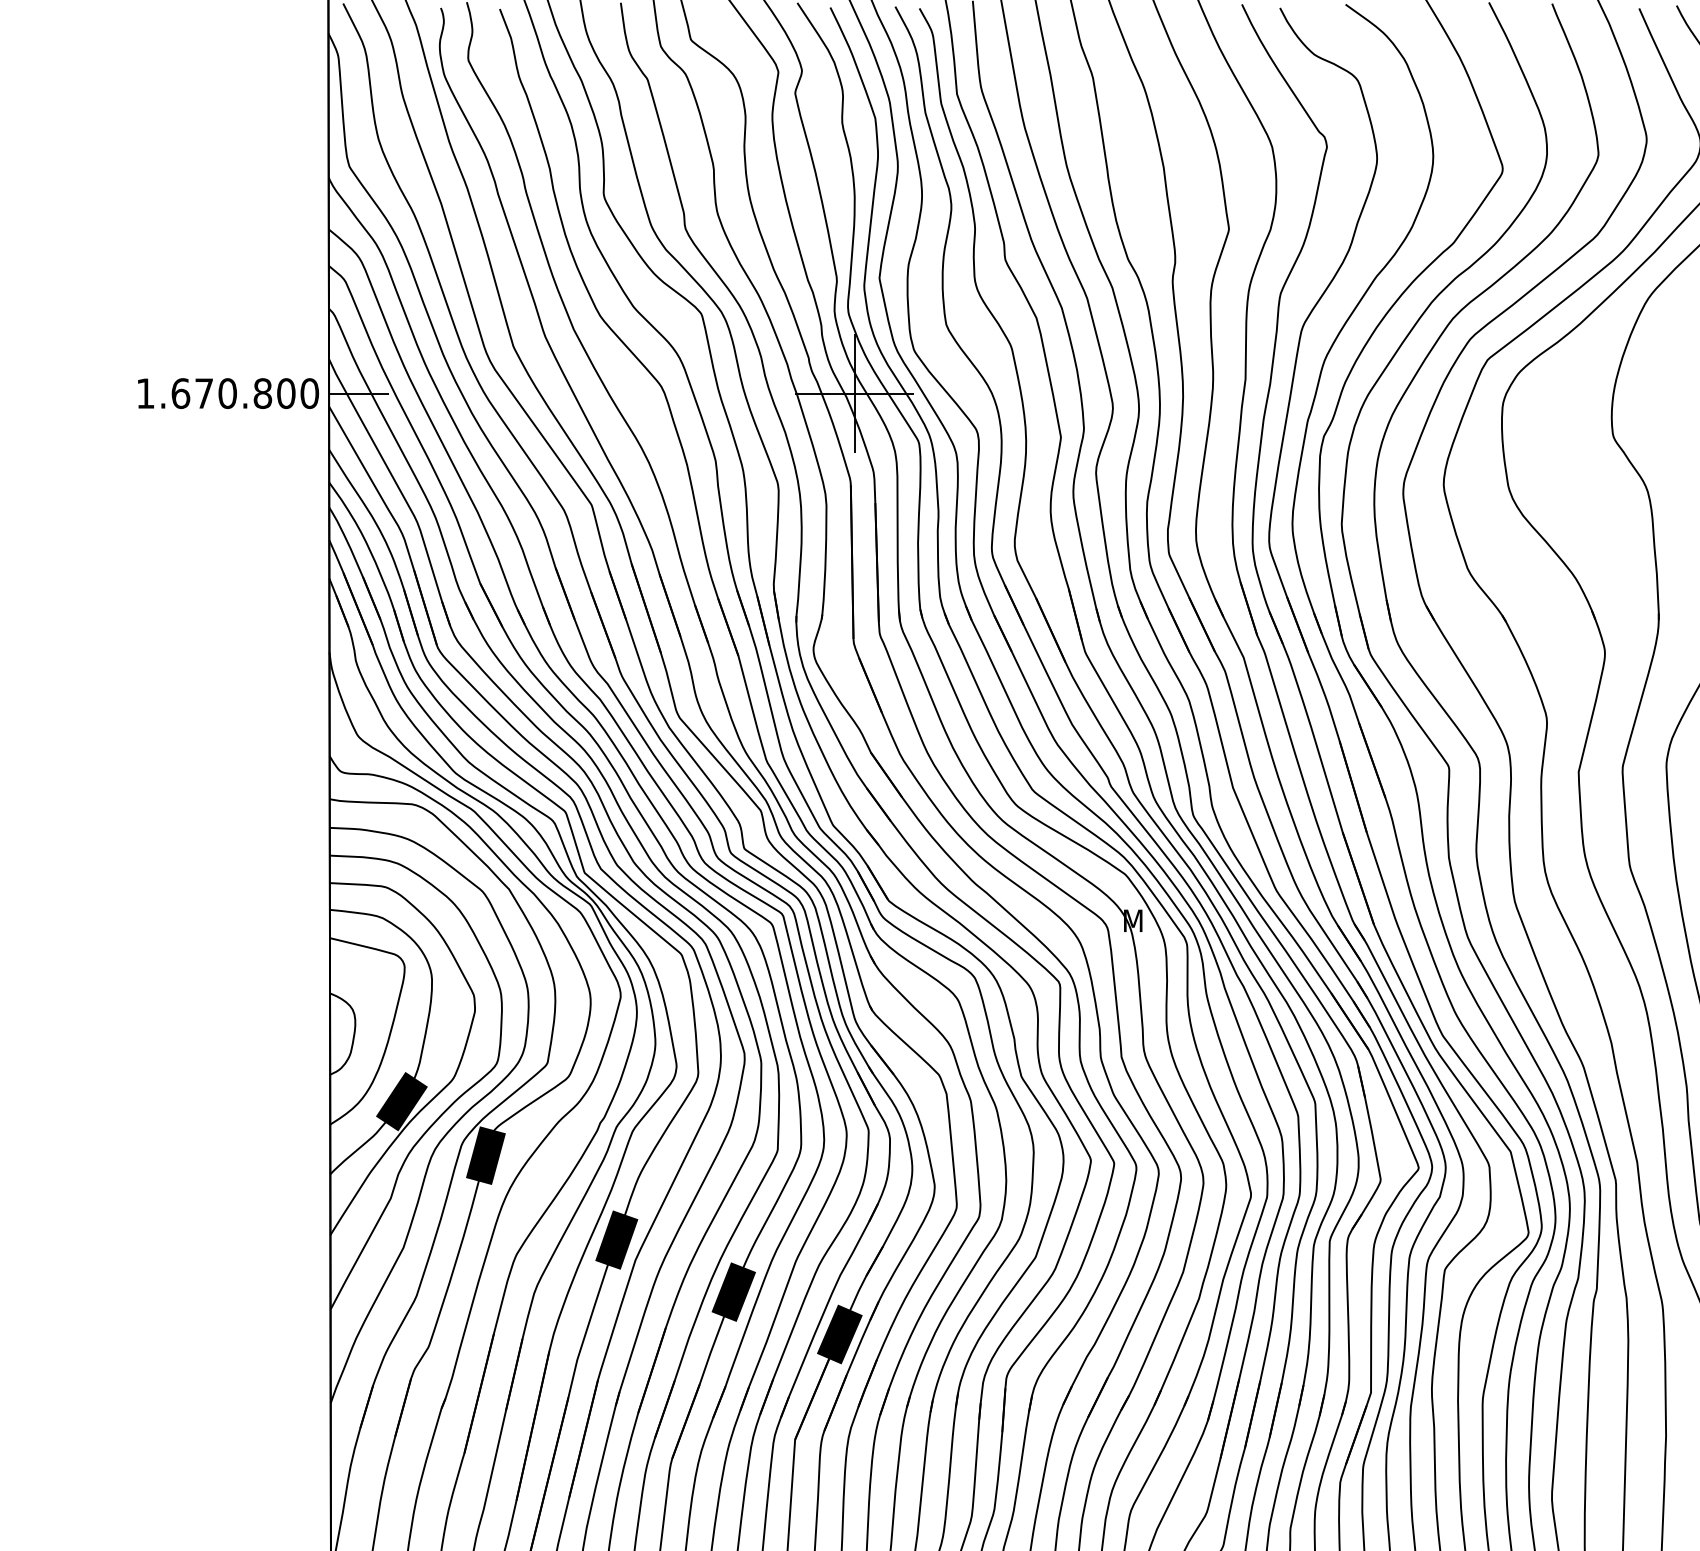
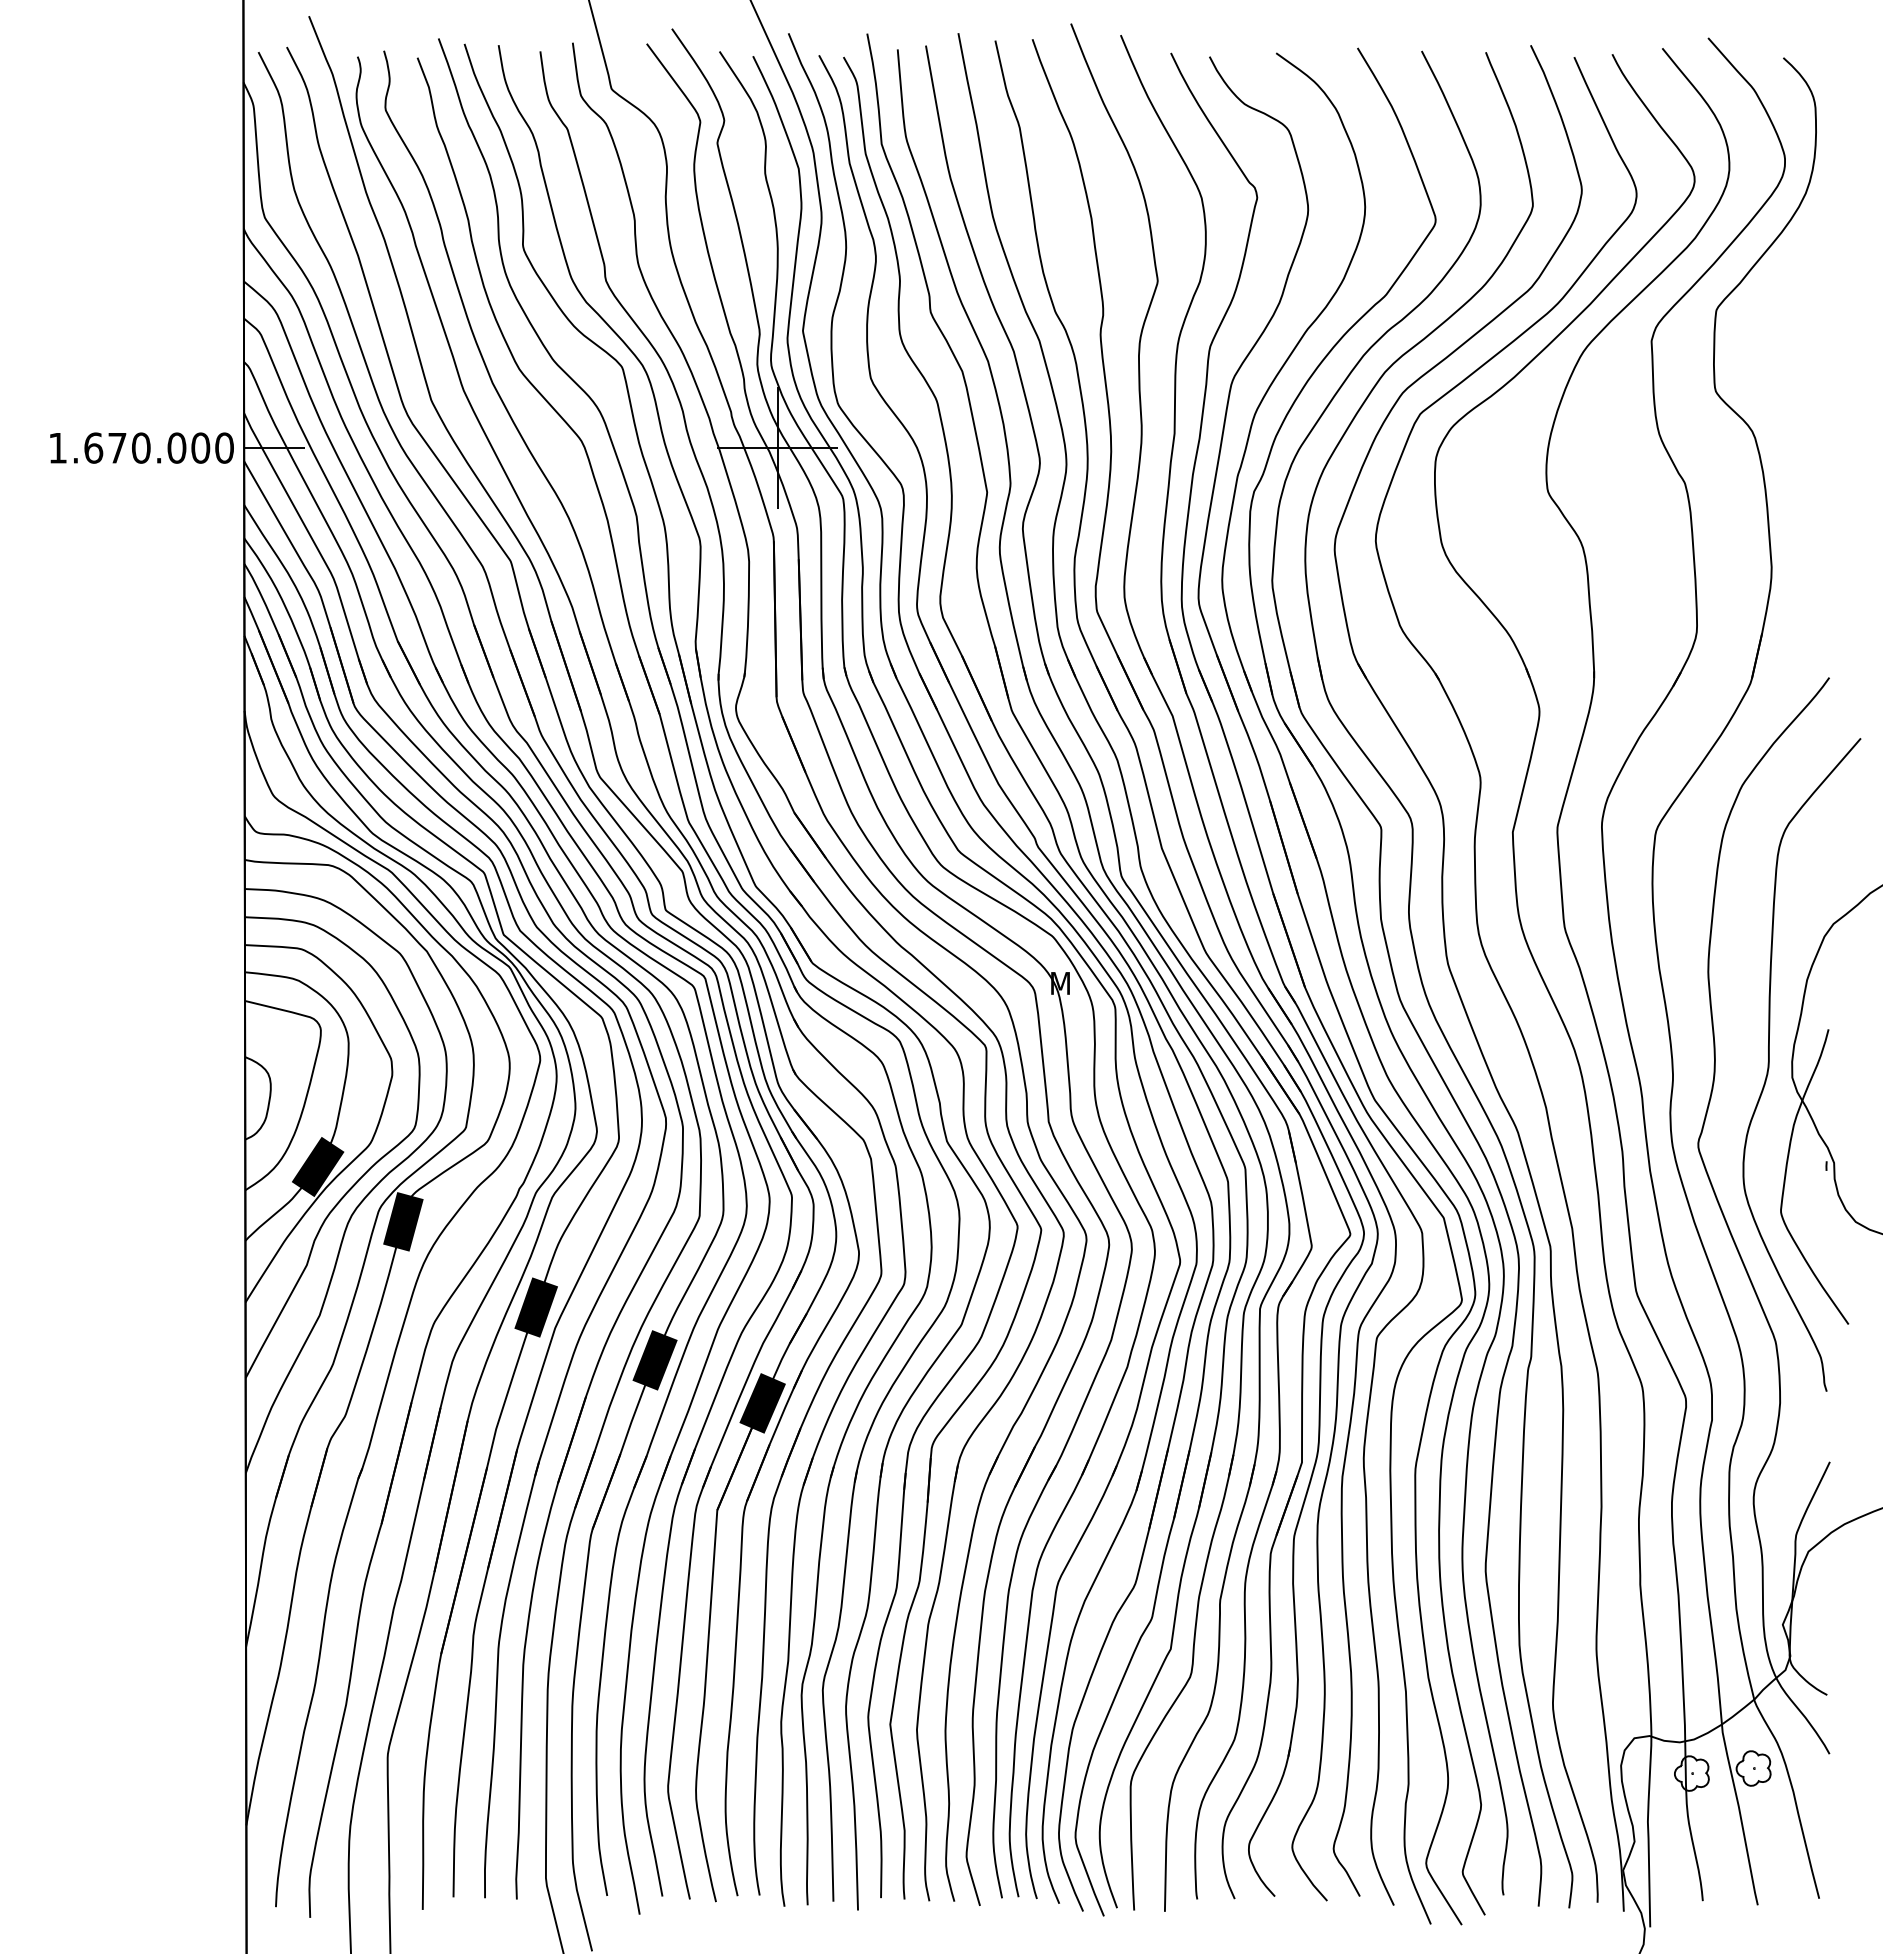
text: (262, 393) -> (176, 448), 1.670.800 -> 1.670.000

